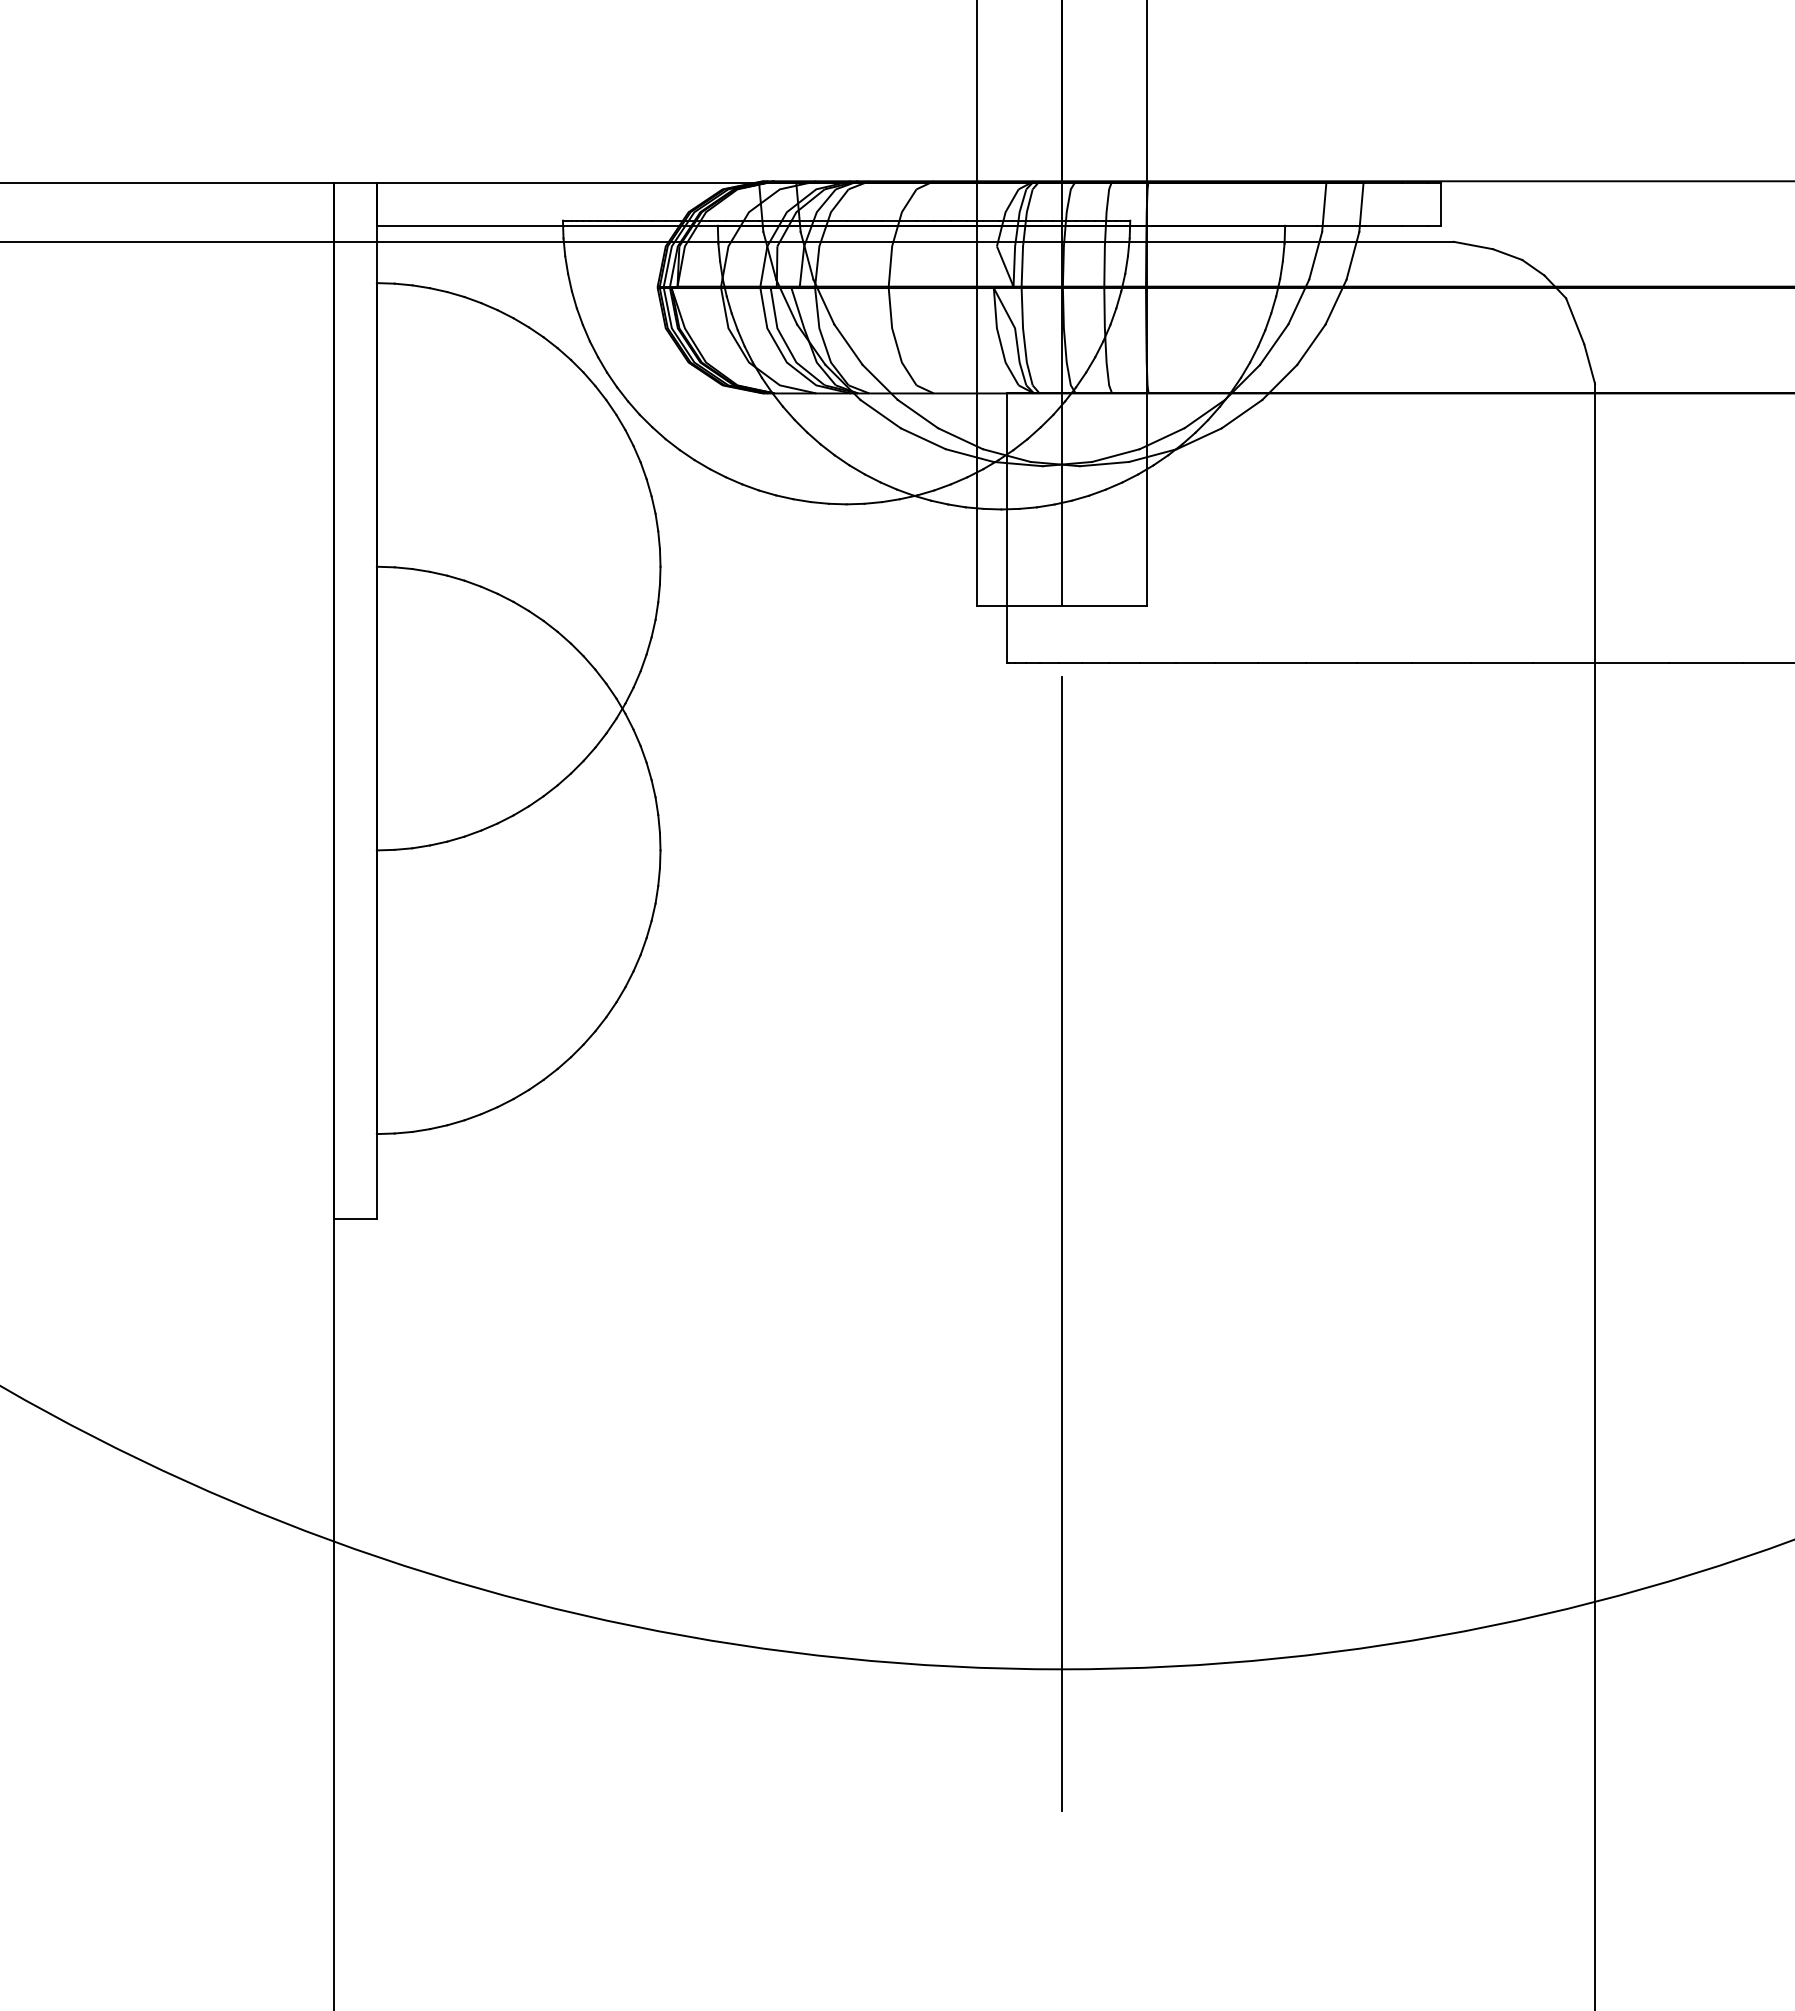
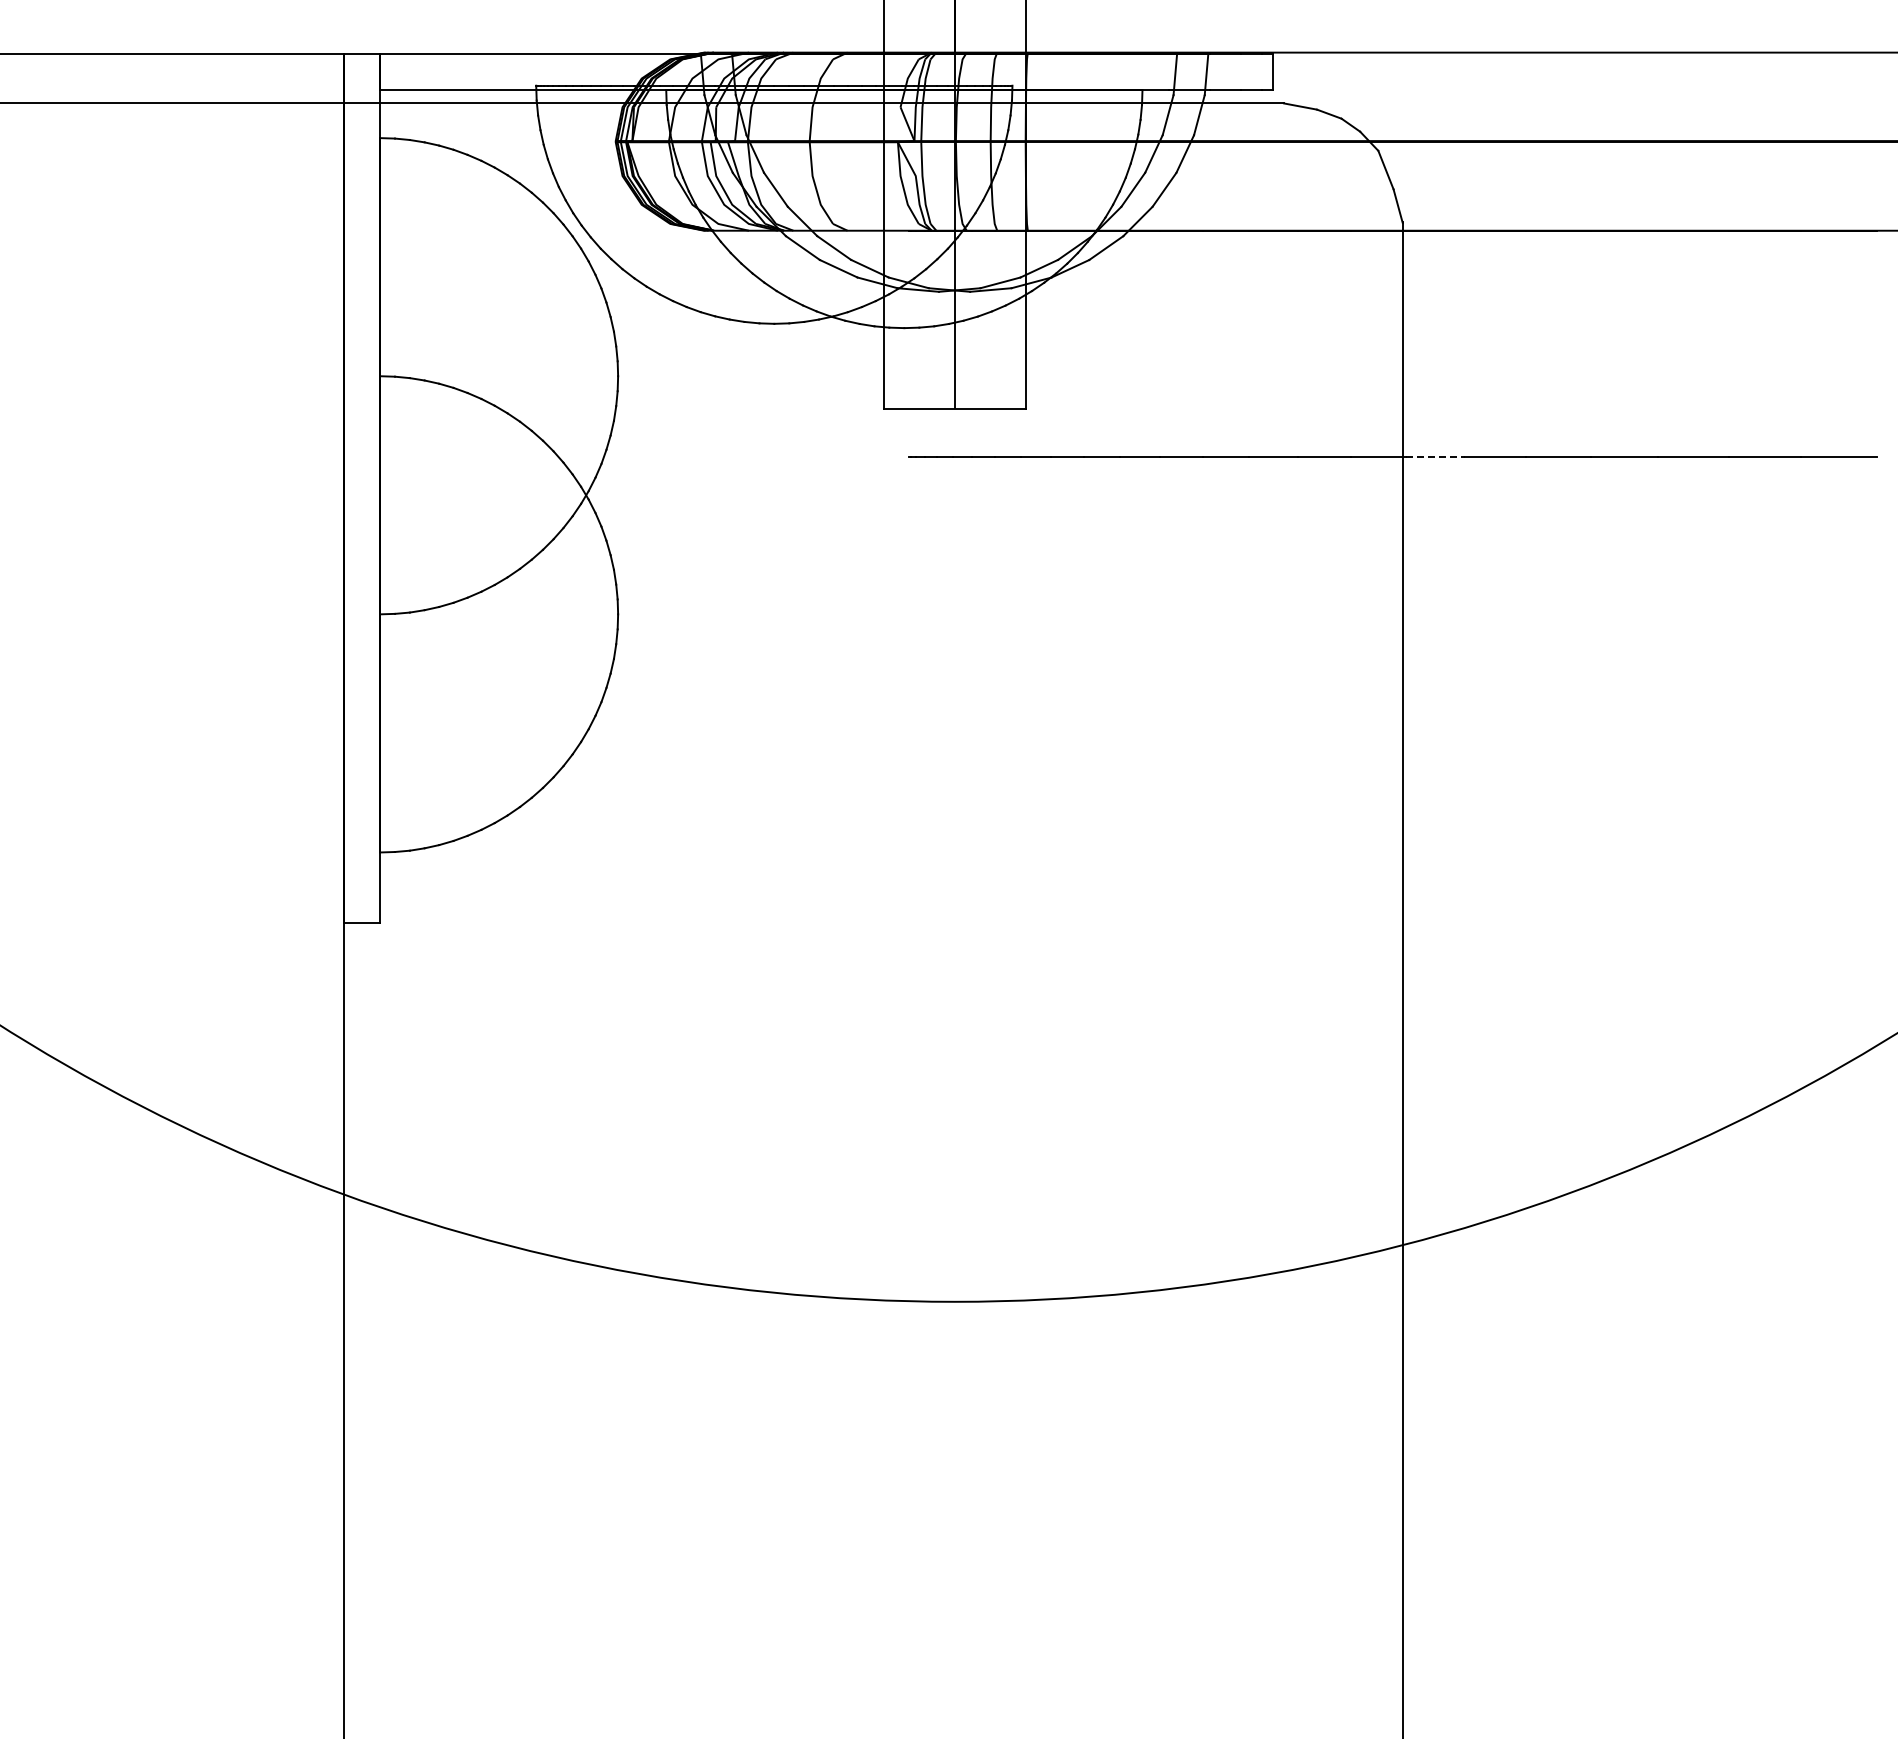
line: (1006, 527) -> (908, 343), removed
line: (1635, 662) -> (1436, 456), solid -> dashed
line: (1061, 1243) -> (954, 944), removed

